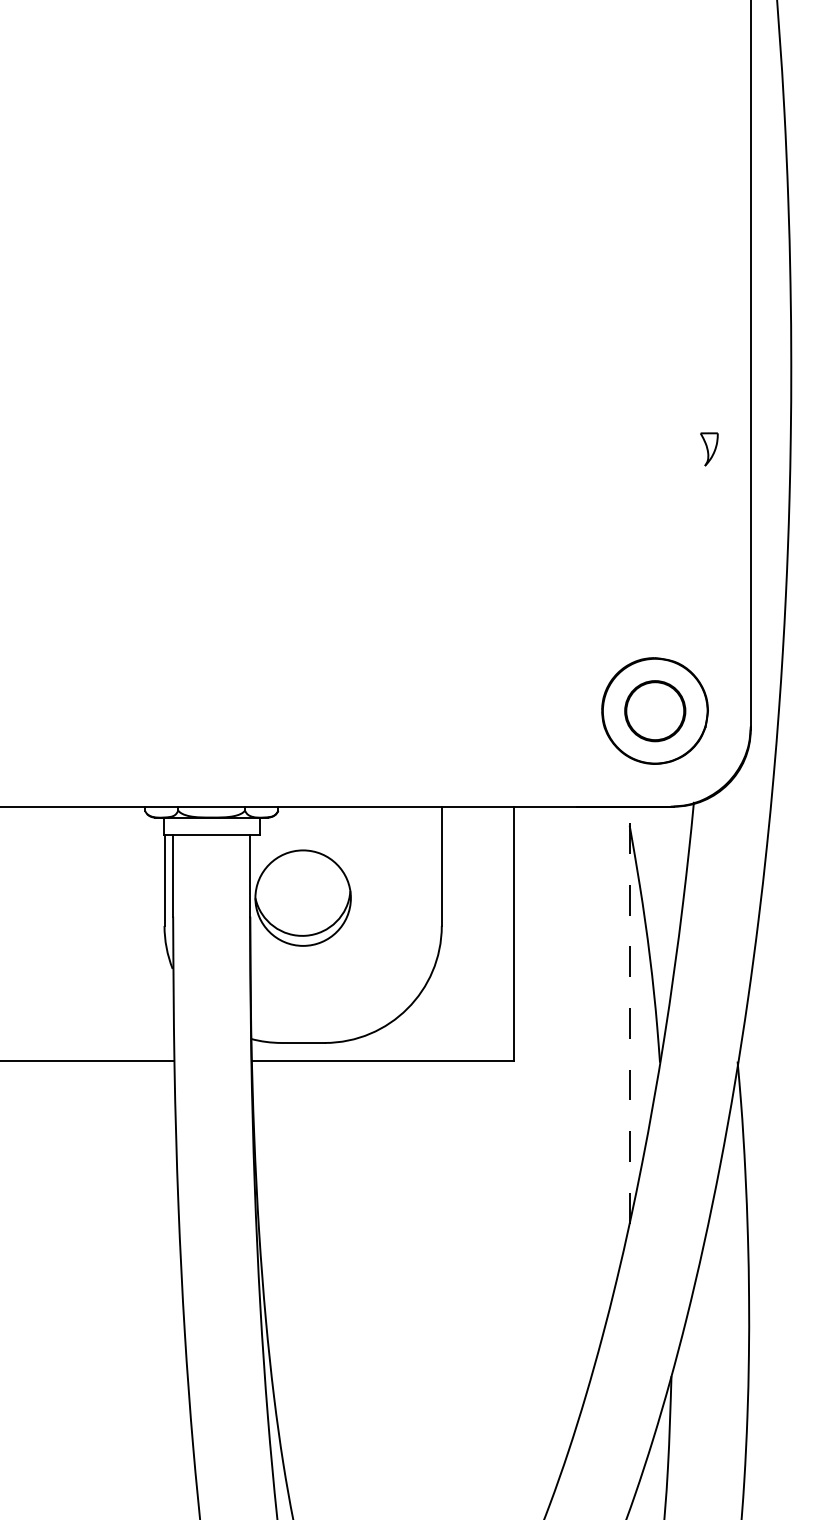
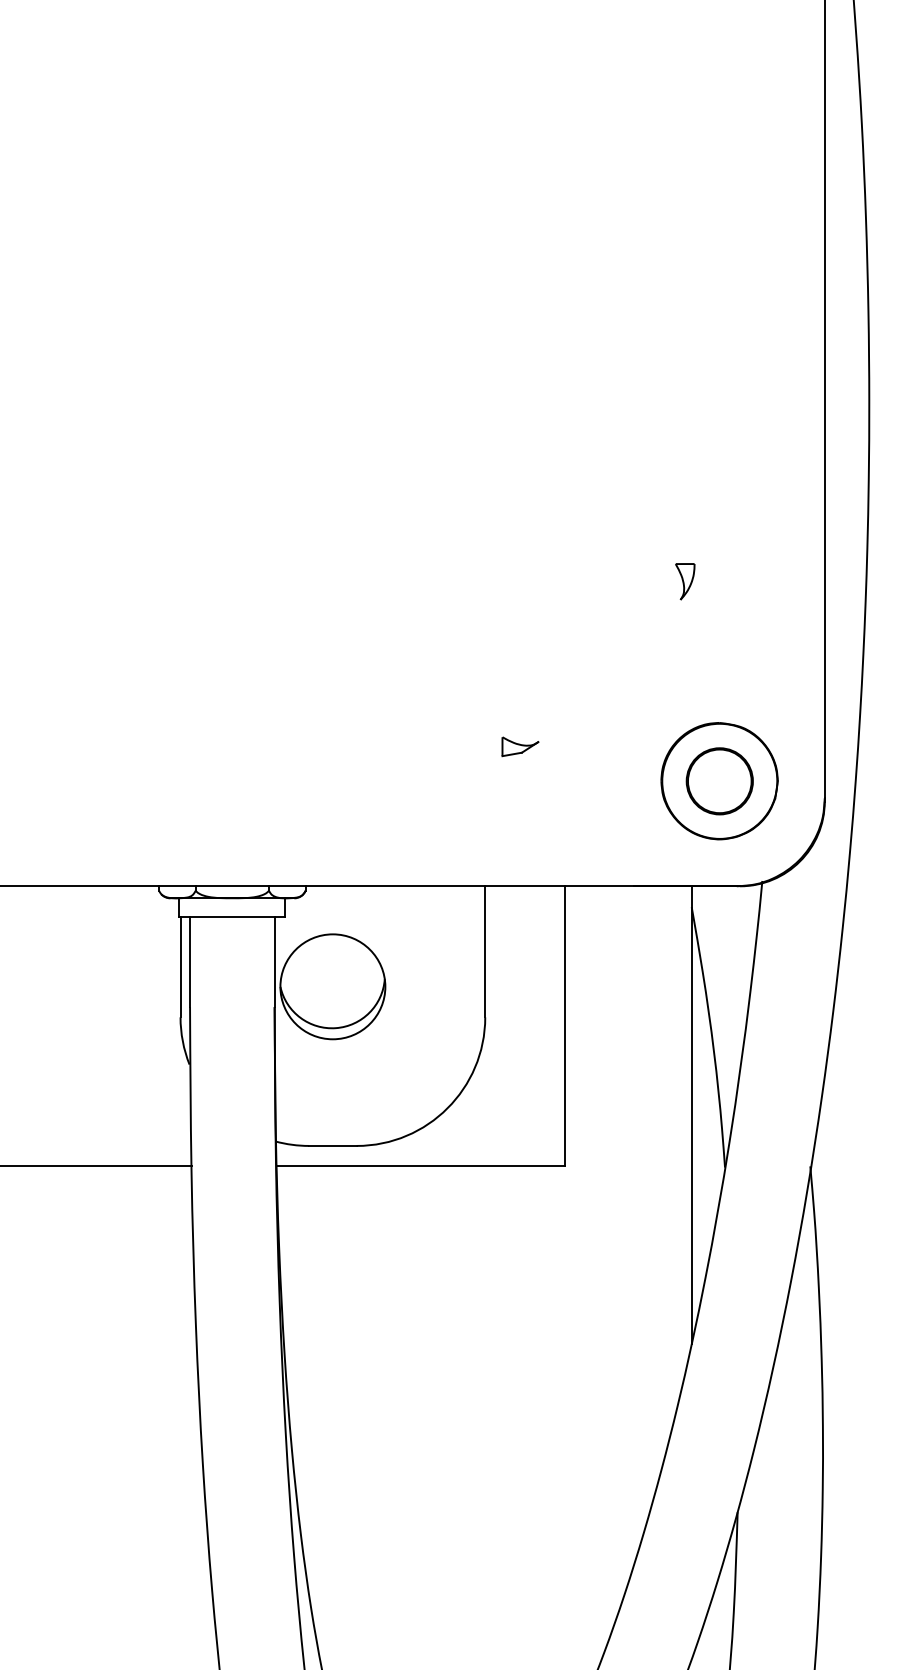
part: (709, 449) -> (685, 581), moved
part: (473, 679) -> (520, 746), added
line: (629, 1014) -> (691, 1114), dashed -> solid

